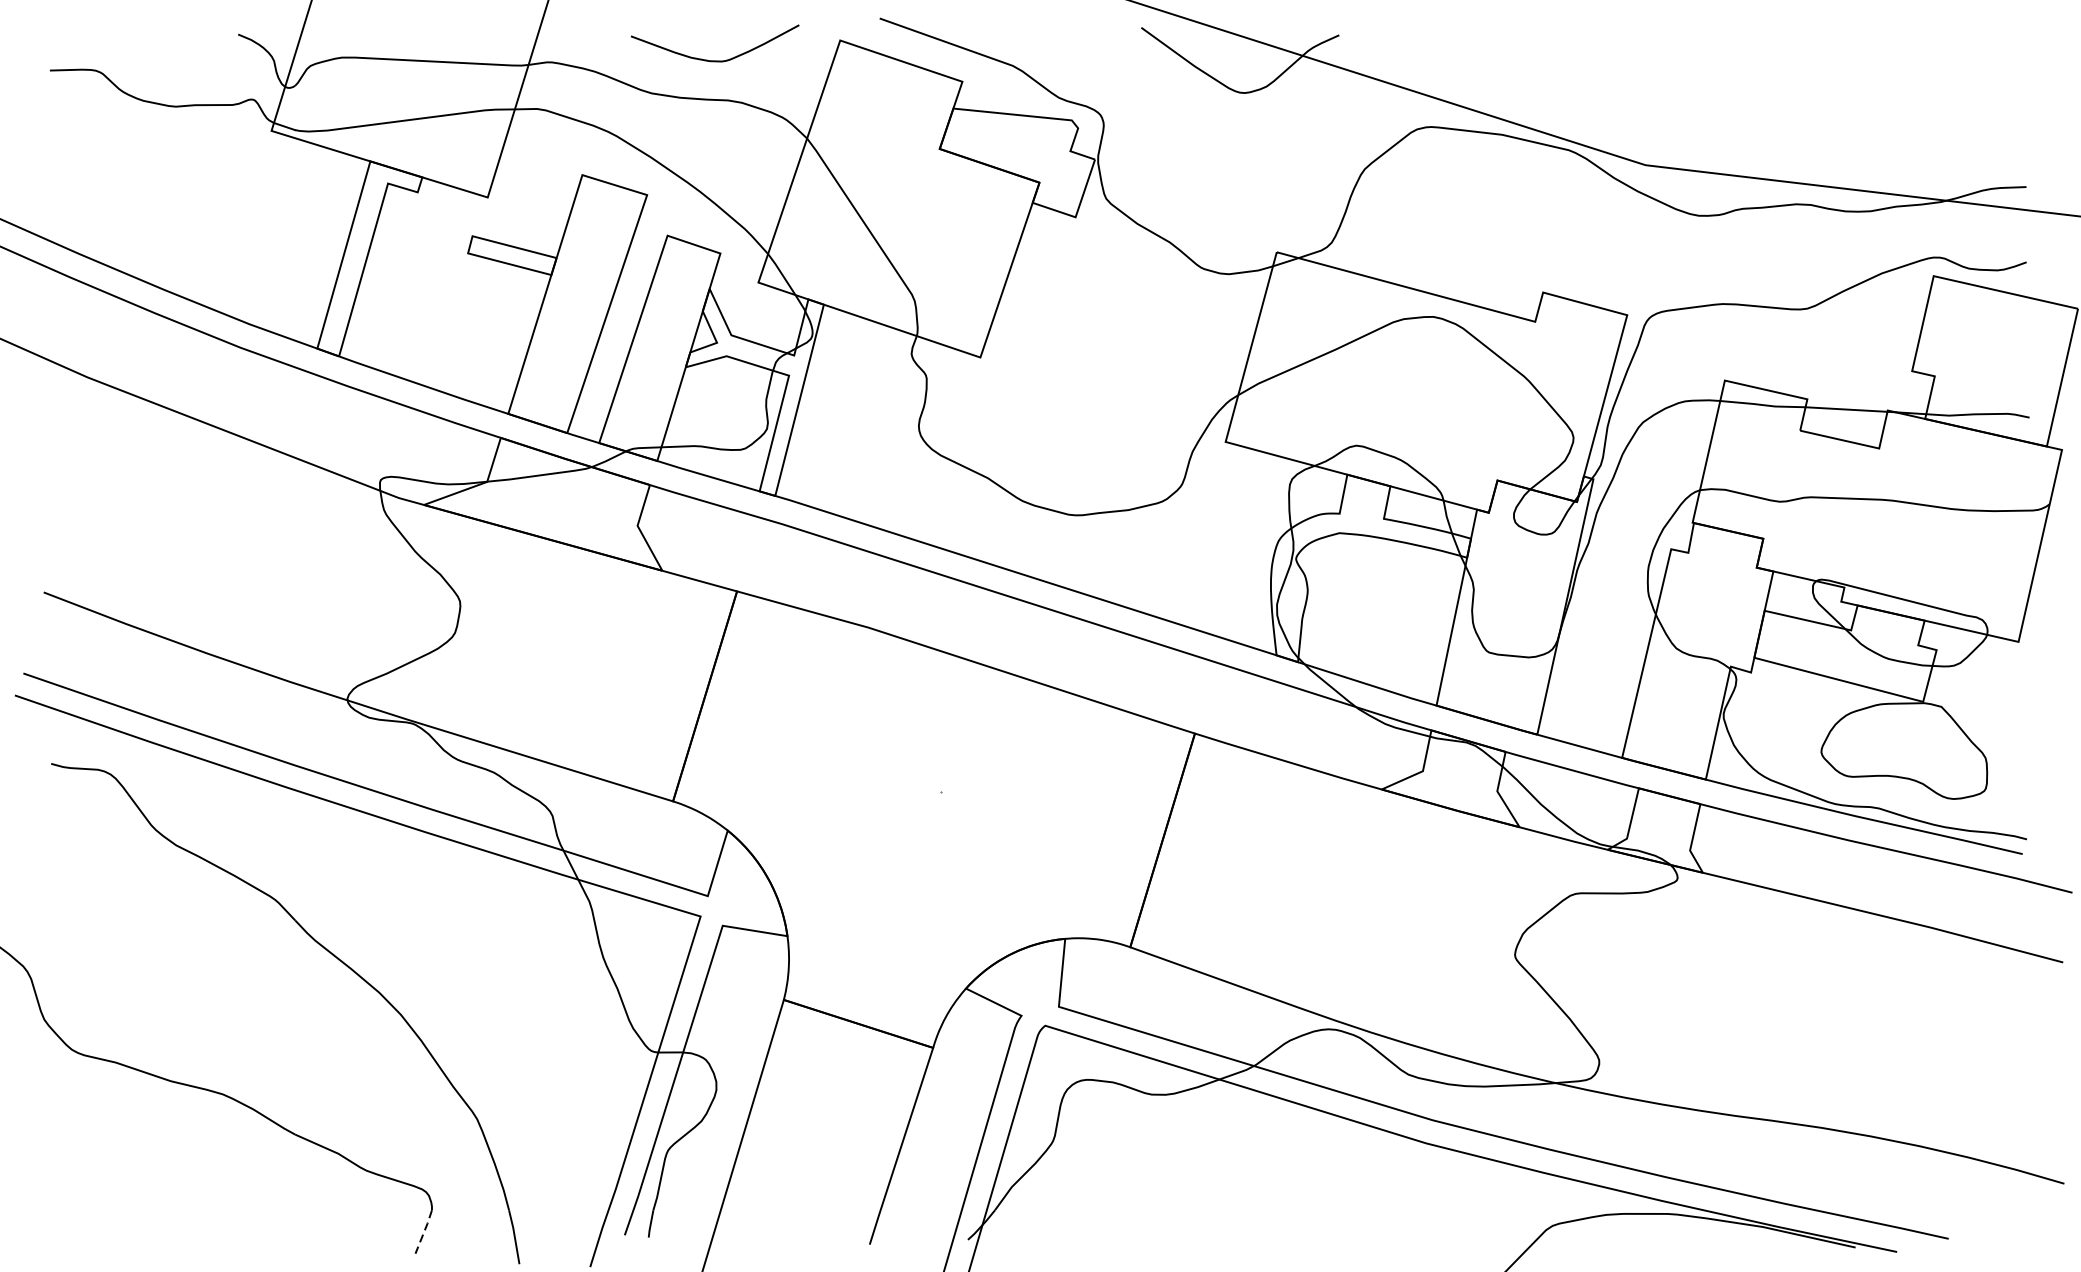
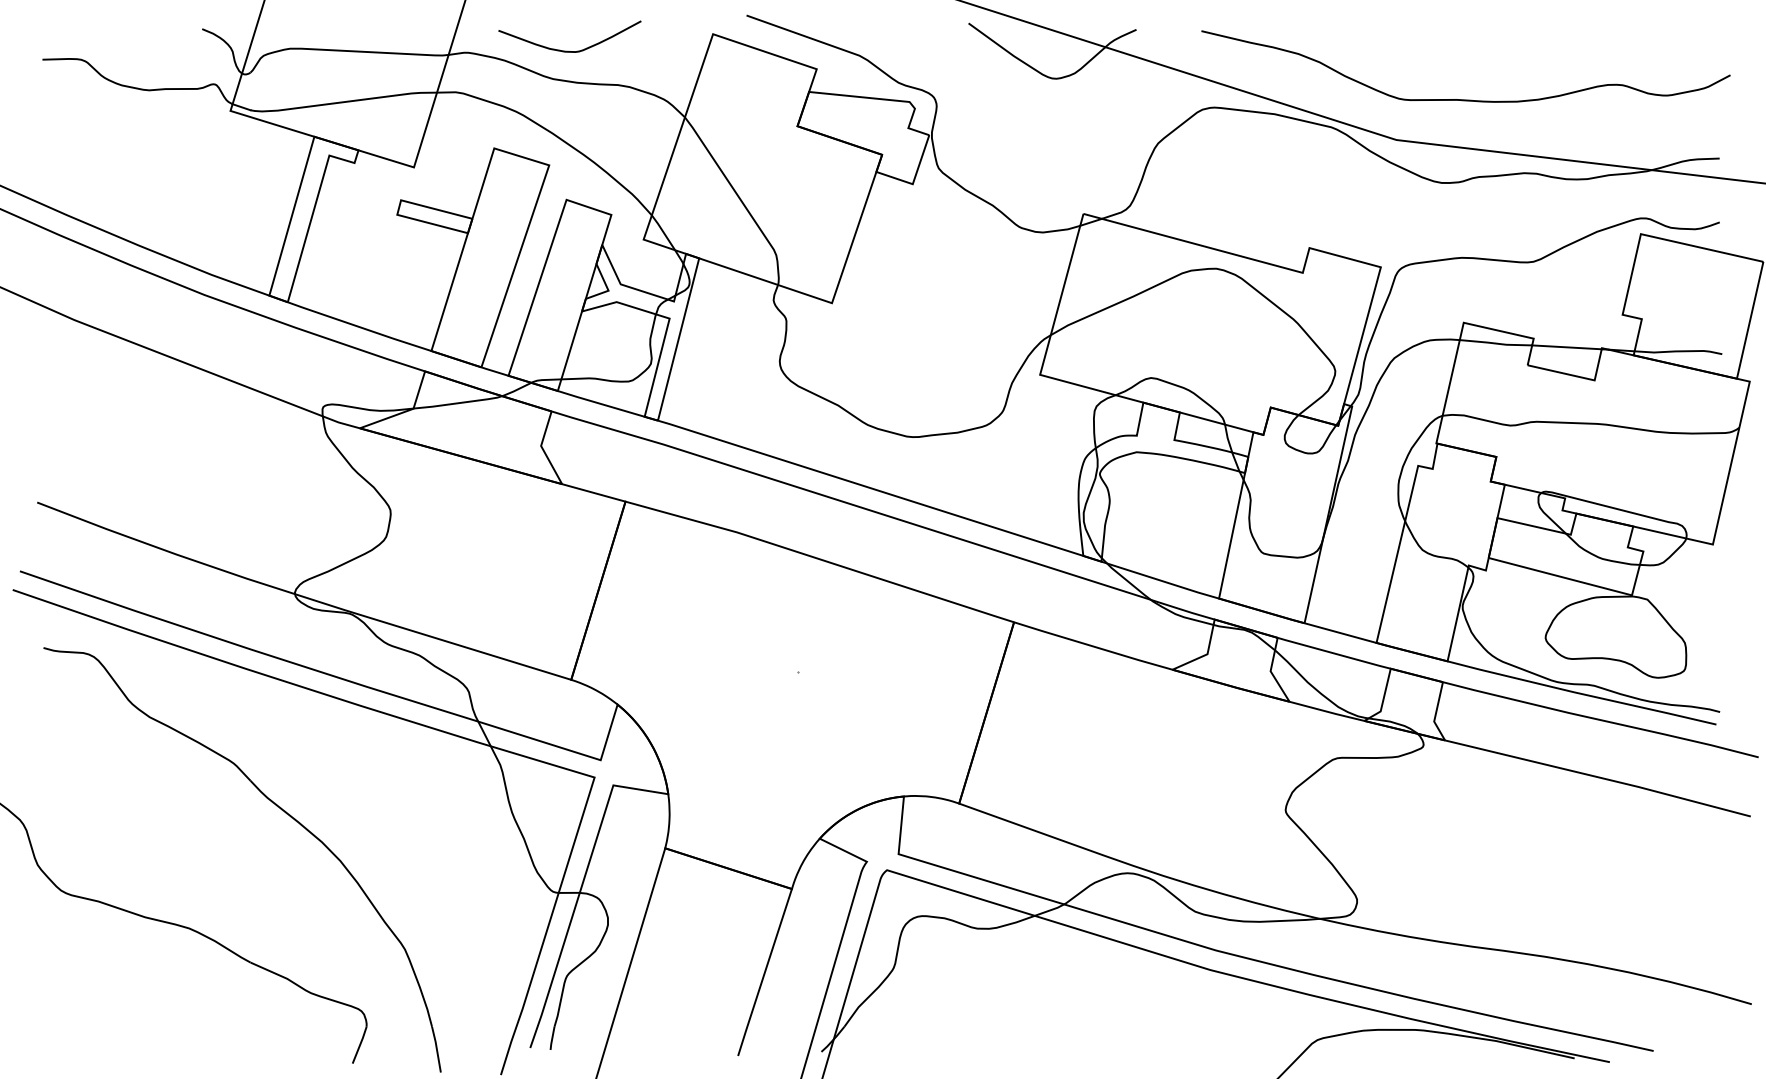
curve: (713, 59) -> (568, 50), moved
curve: (1726, 117) -> (1465, 99), added
line: (423, 1232) -> (359, 1045), dashed -> solid

